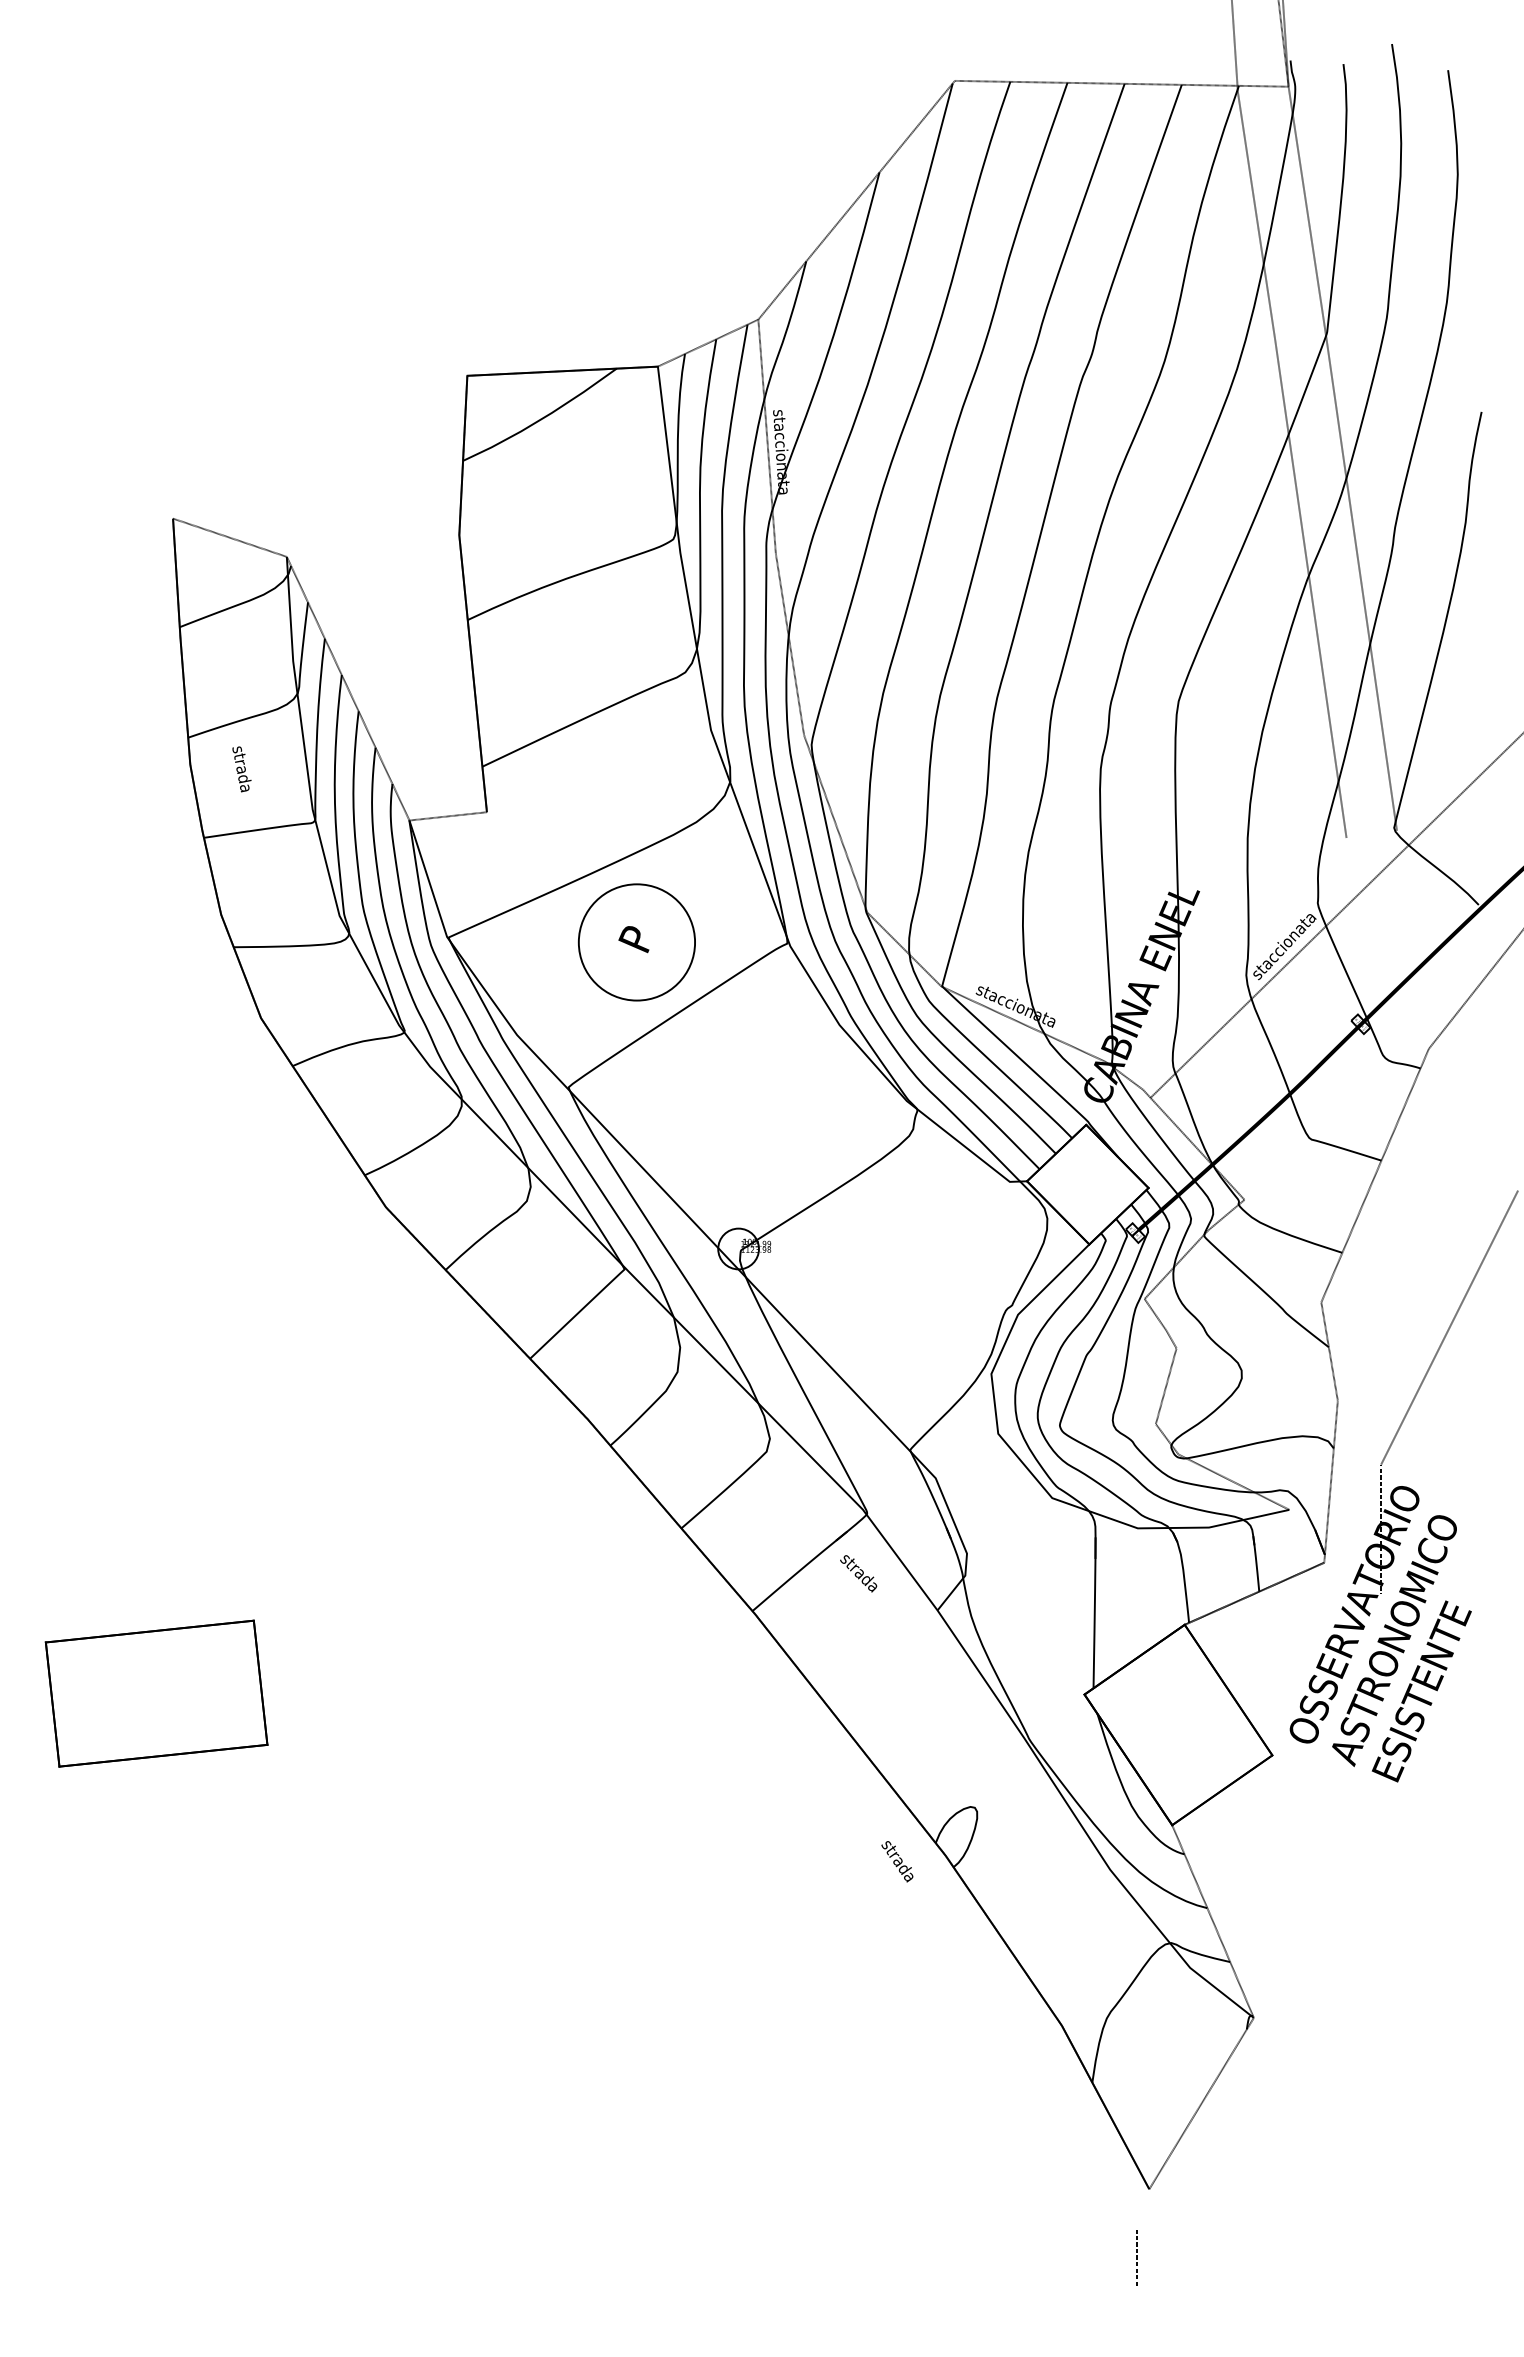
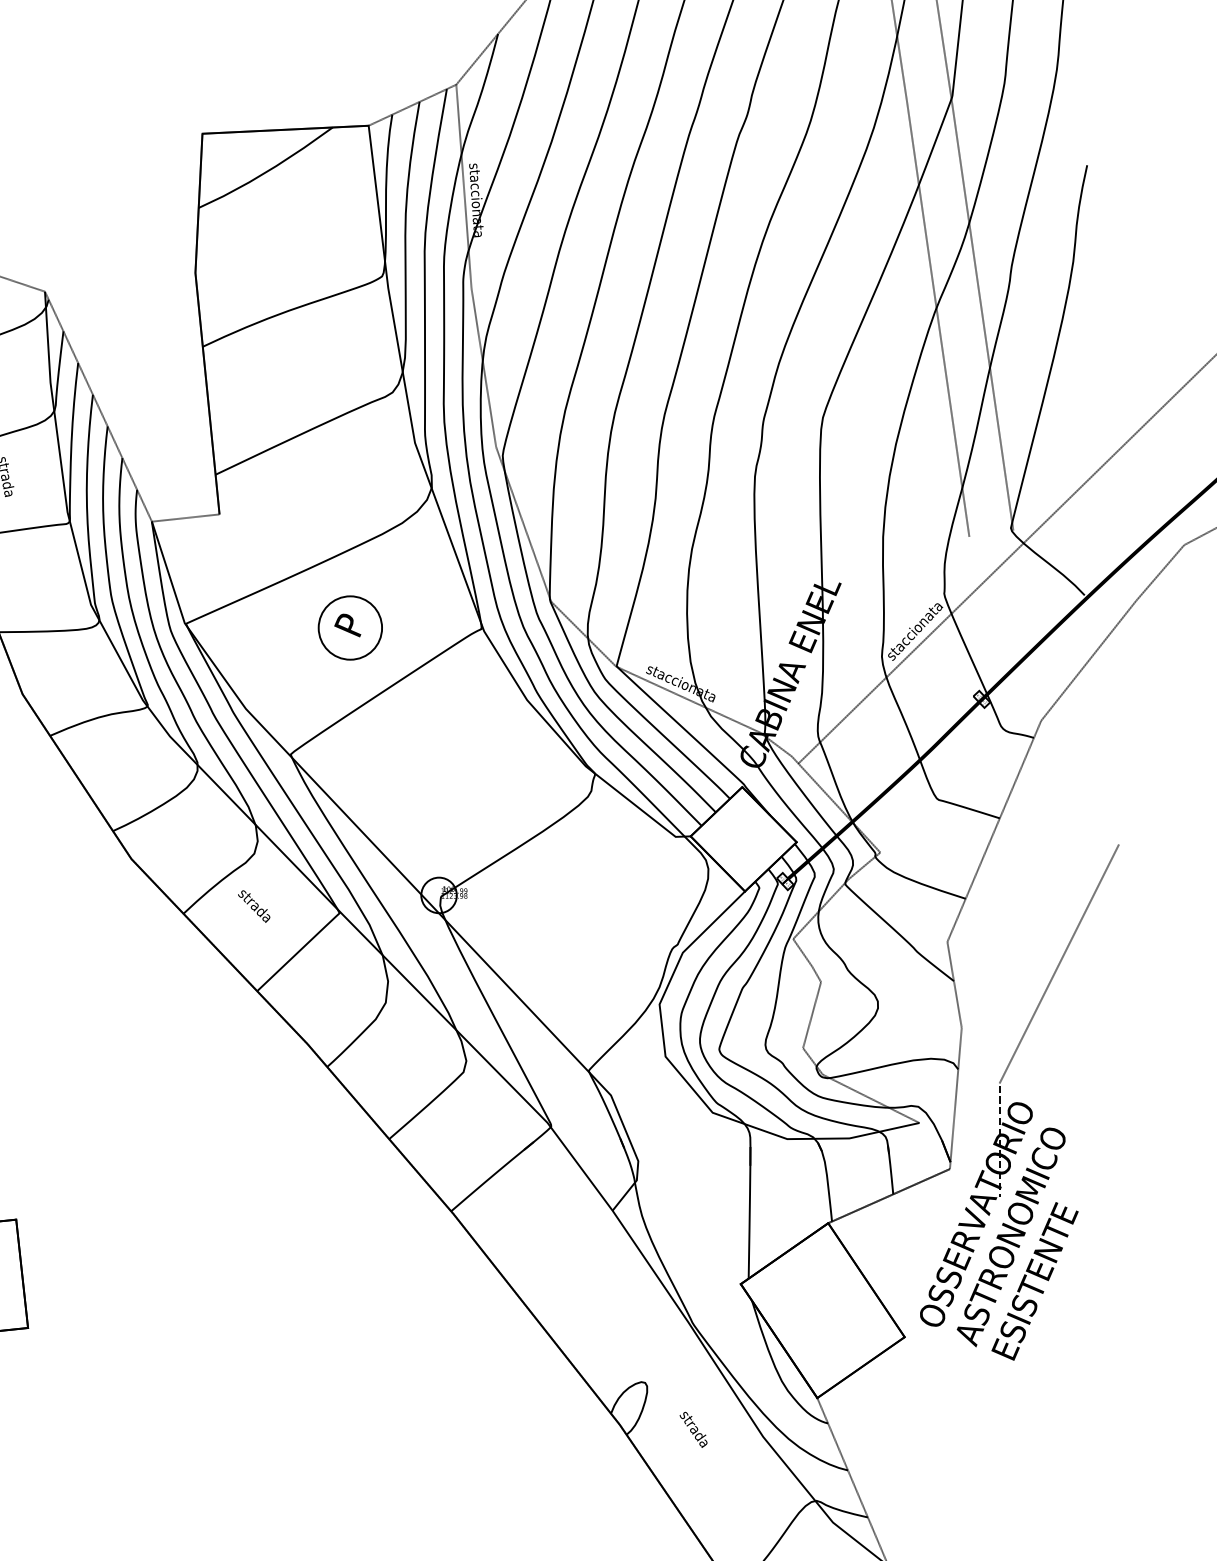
circle: (636, 942) -> (350, 628), size x0.62
text: (858, 1573) -> (254, 906), moved
text: (897, 1861) -> (693, 1429), moved

